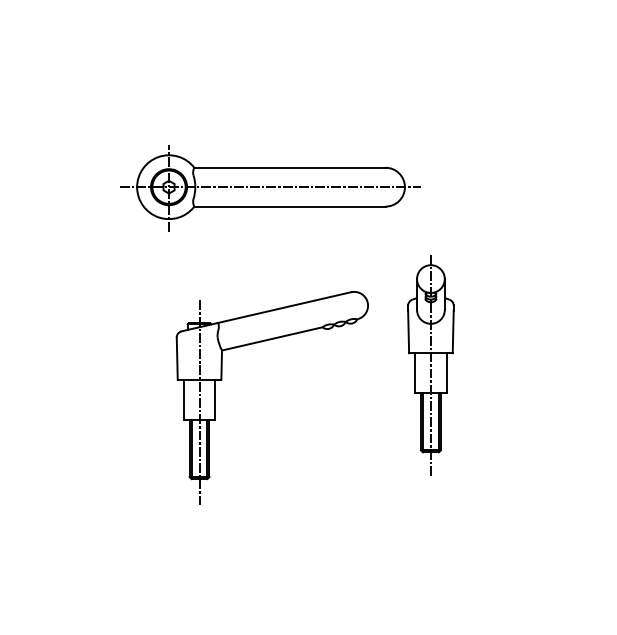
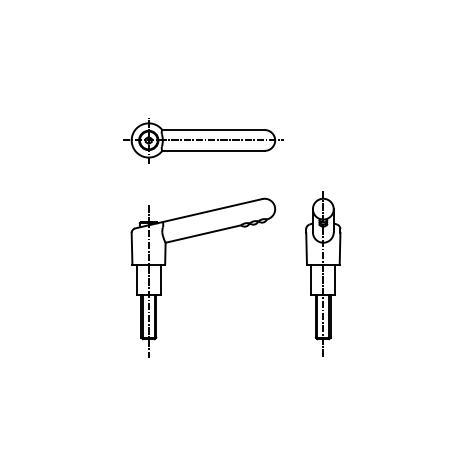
part: (271, 187) -> (203, 140), size x0.71
part: (223, 378) -> (166, 263), moved

